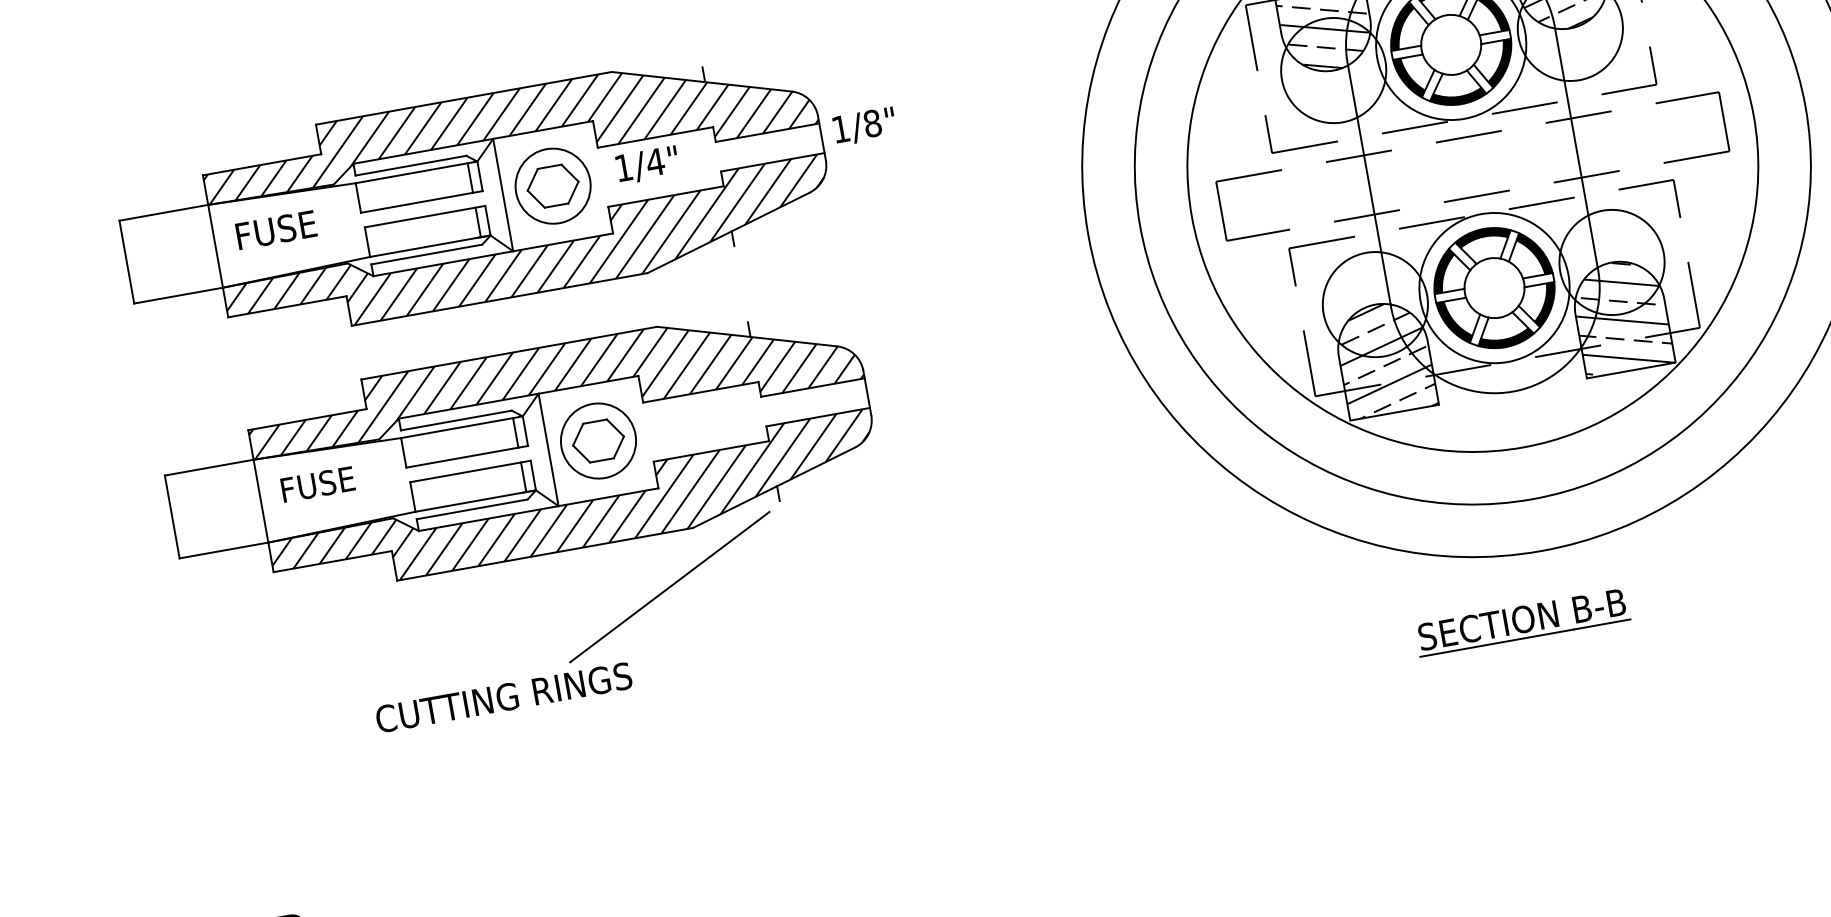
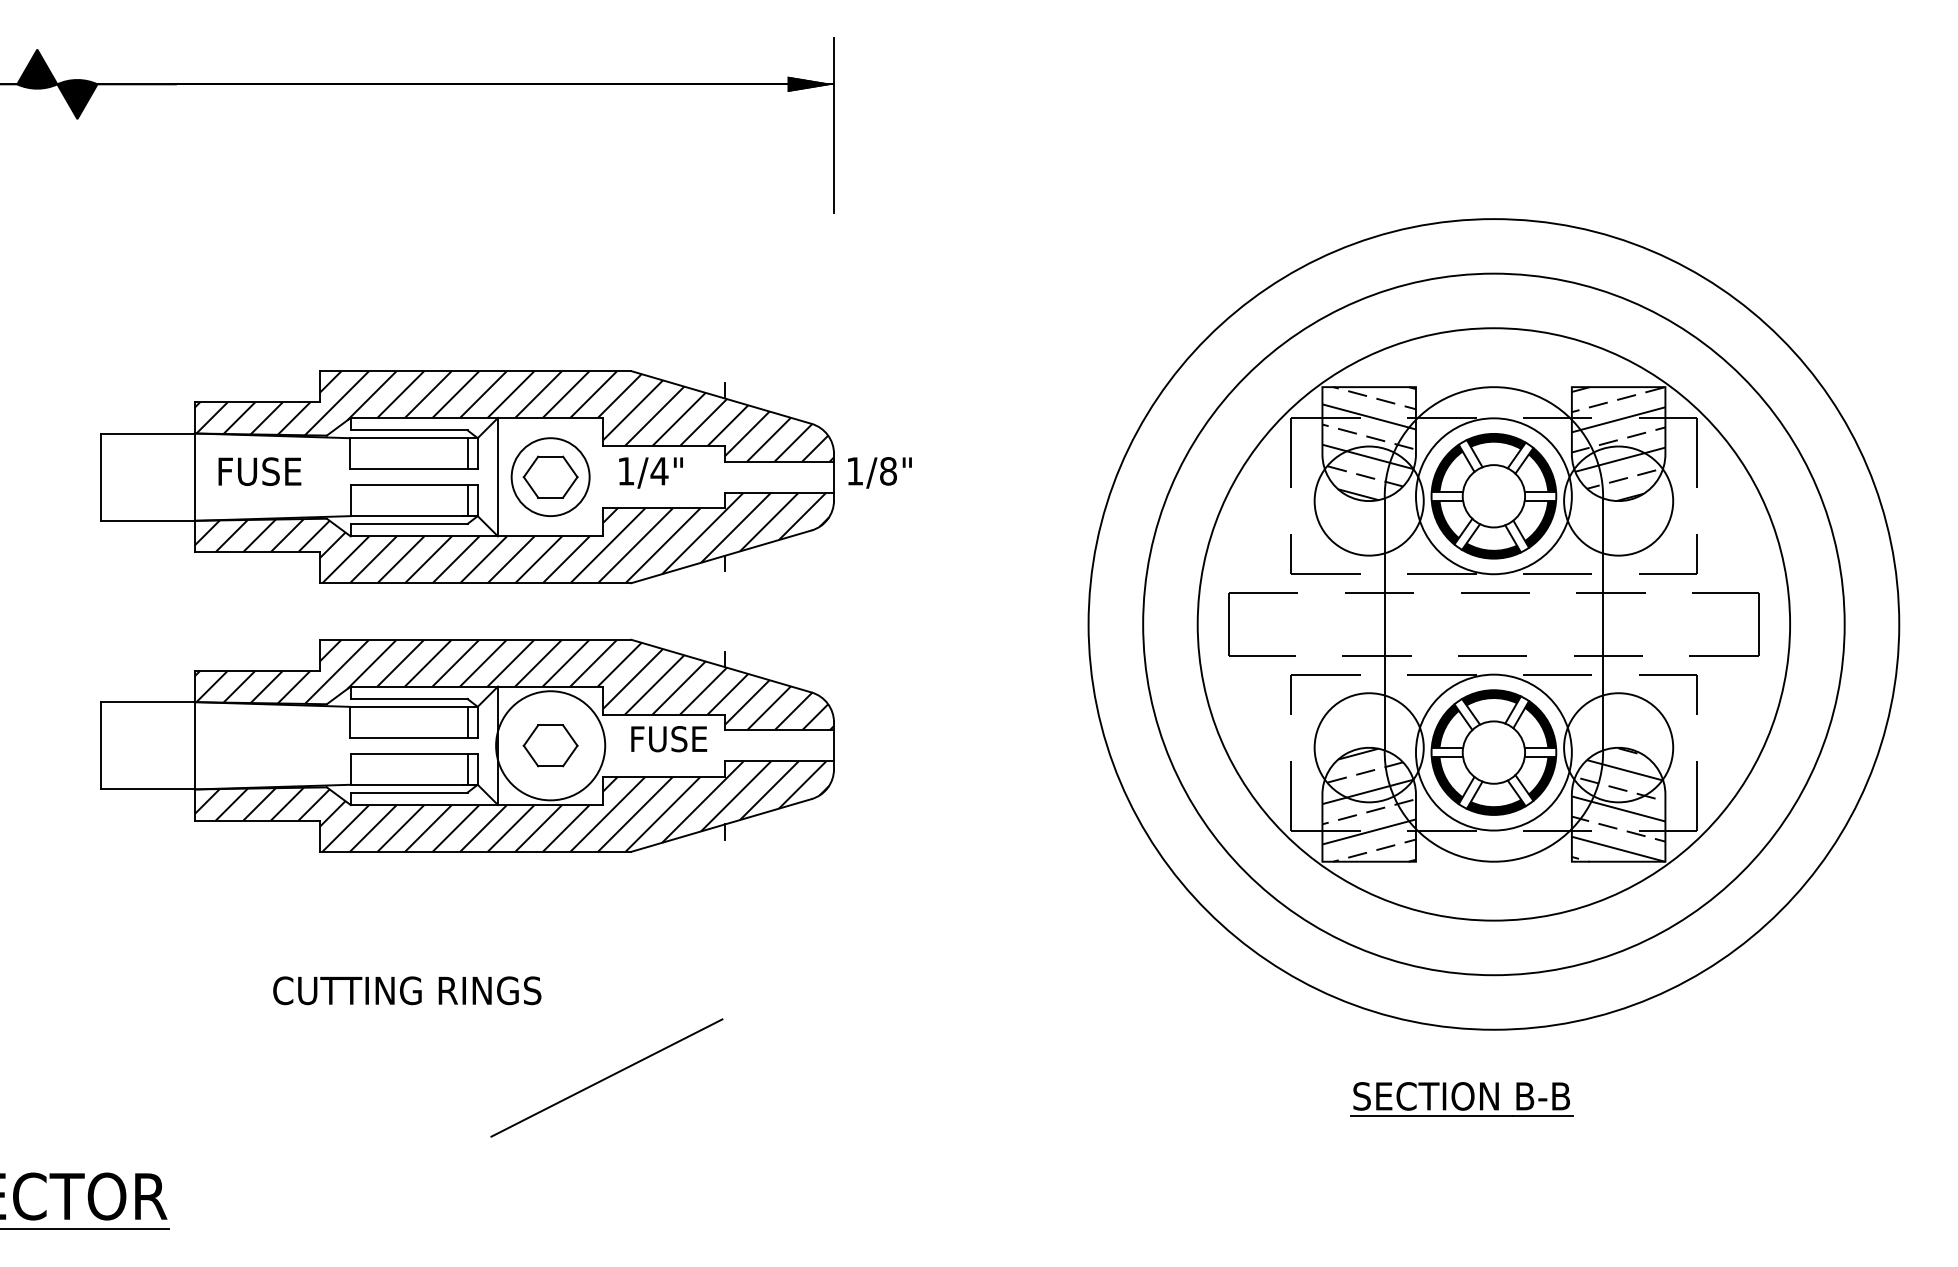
circle: (598, 440) -> (550, 745), size x1.4
text: (318, 484) -> (669, 739), moved
line: (669, 586) -> (606, 1077), moved

